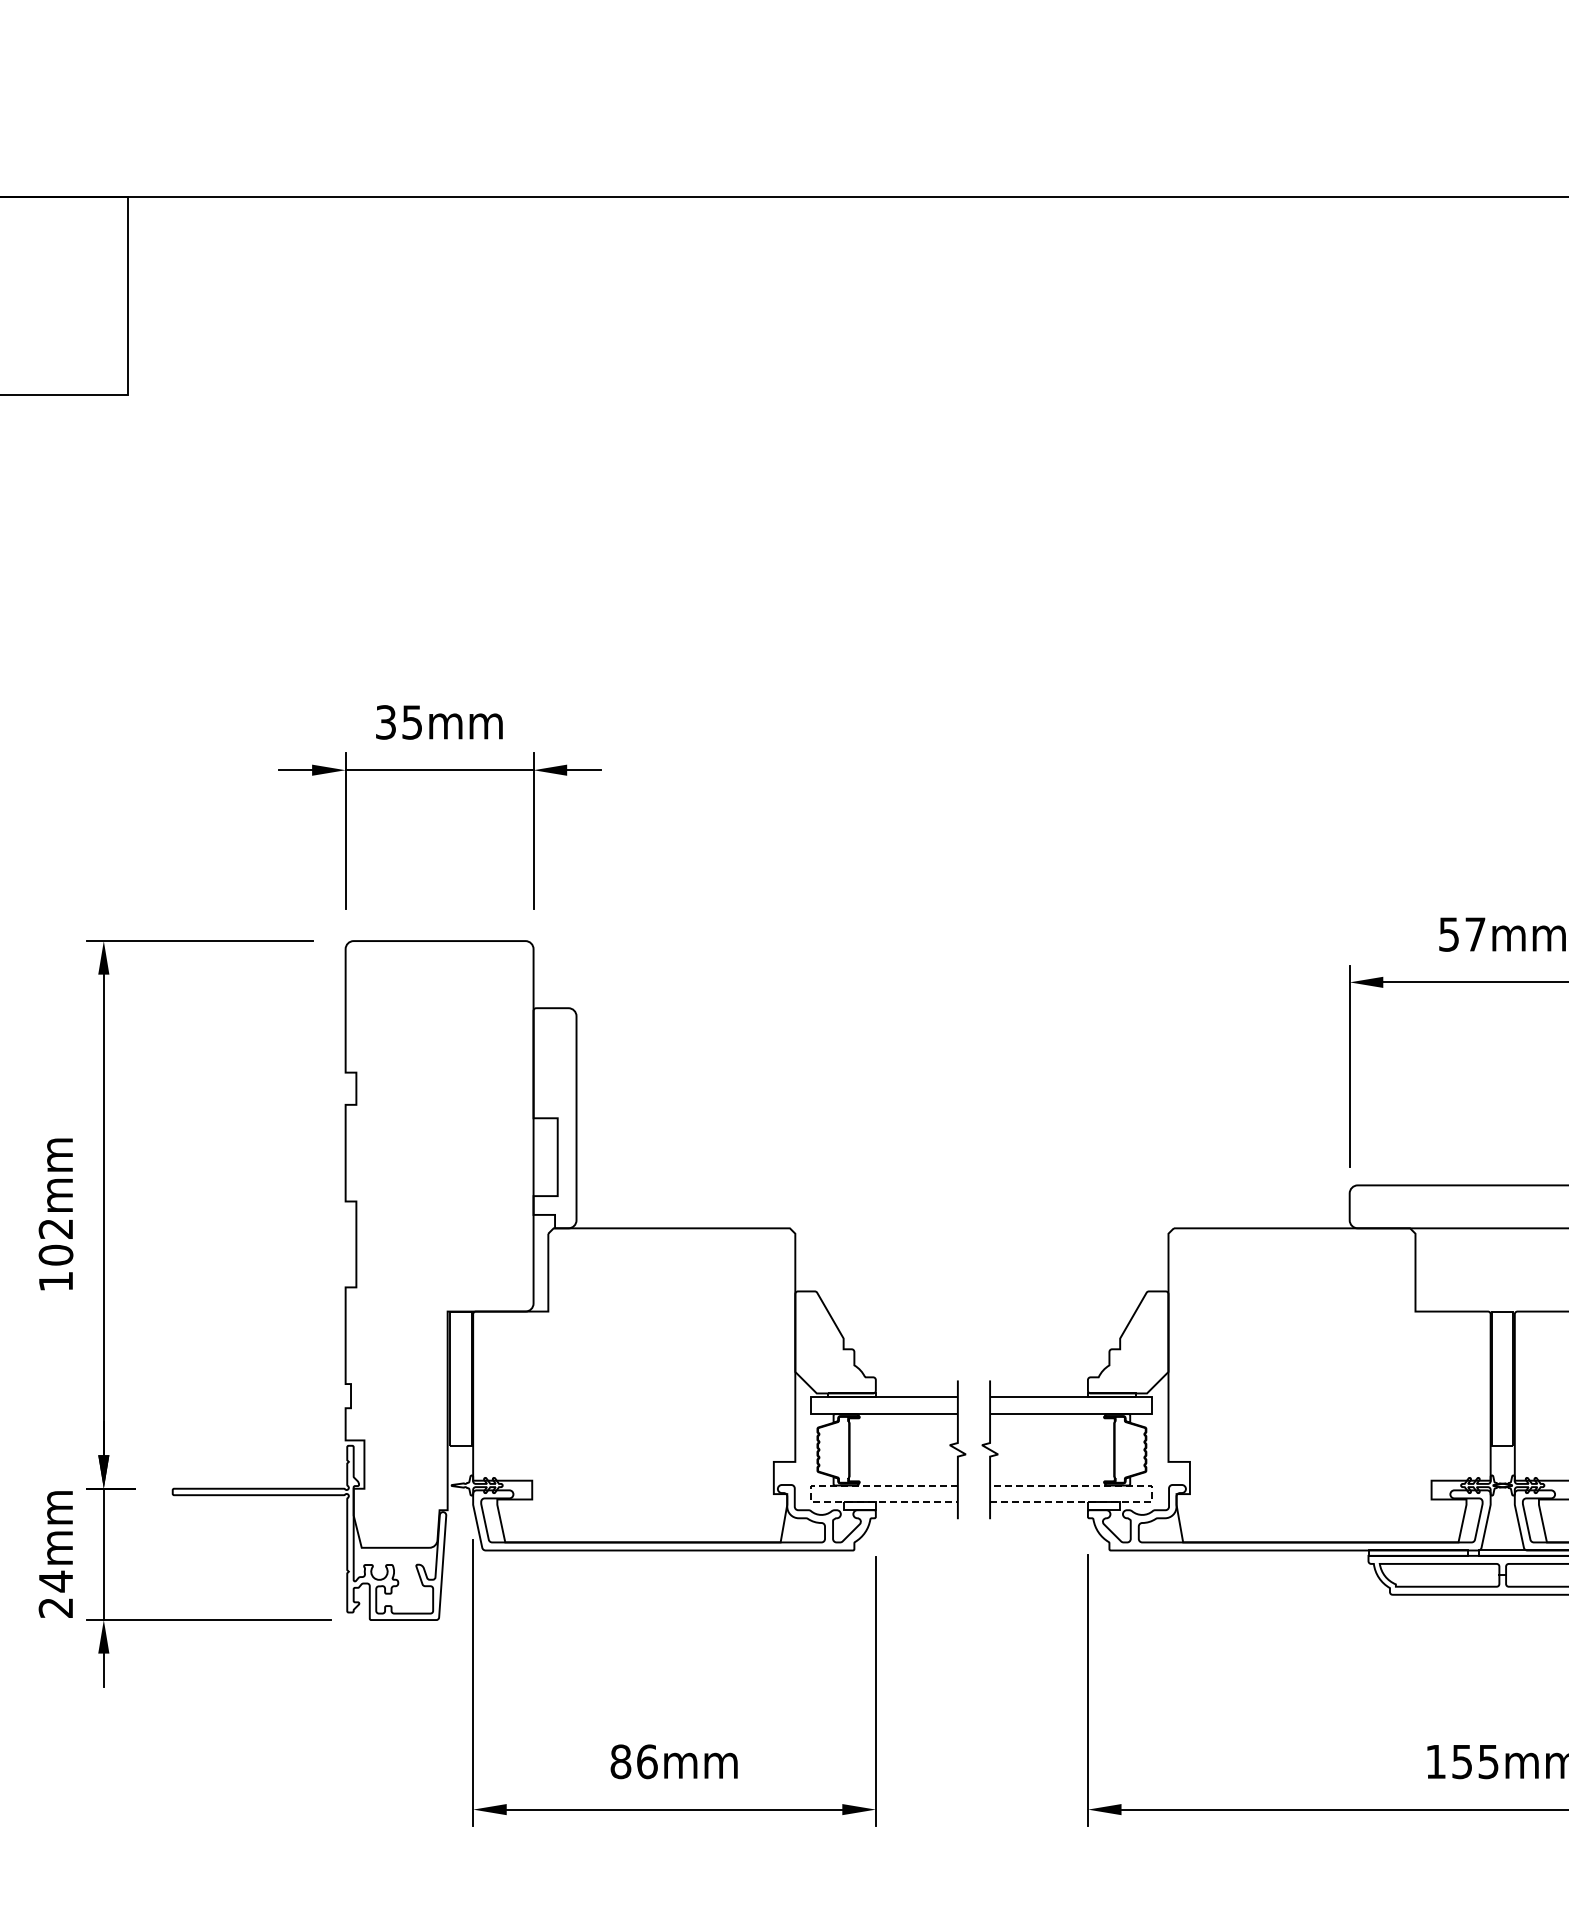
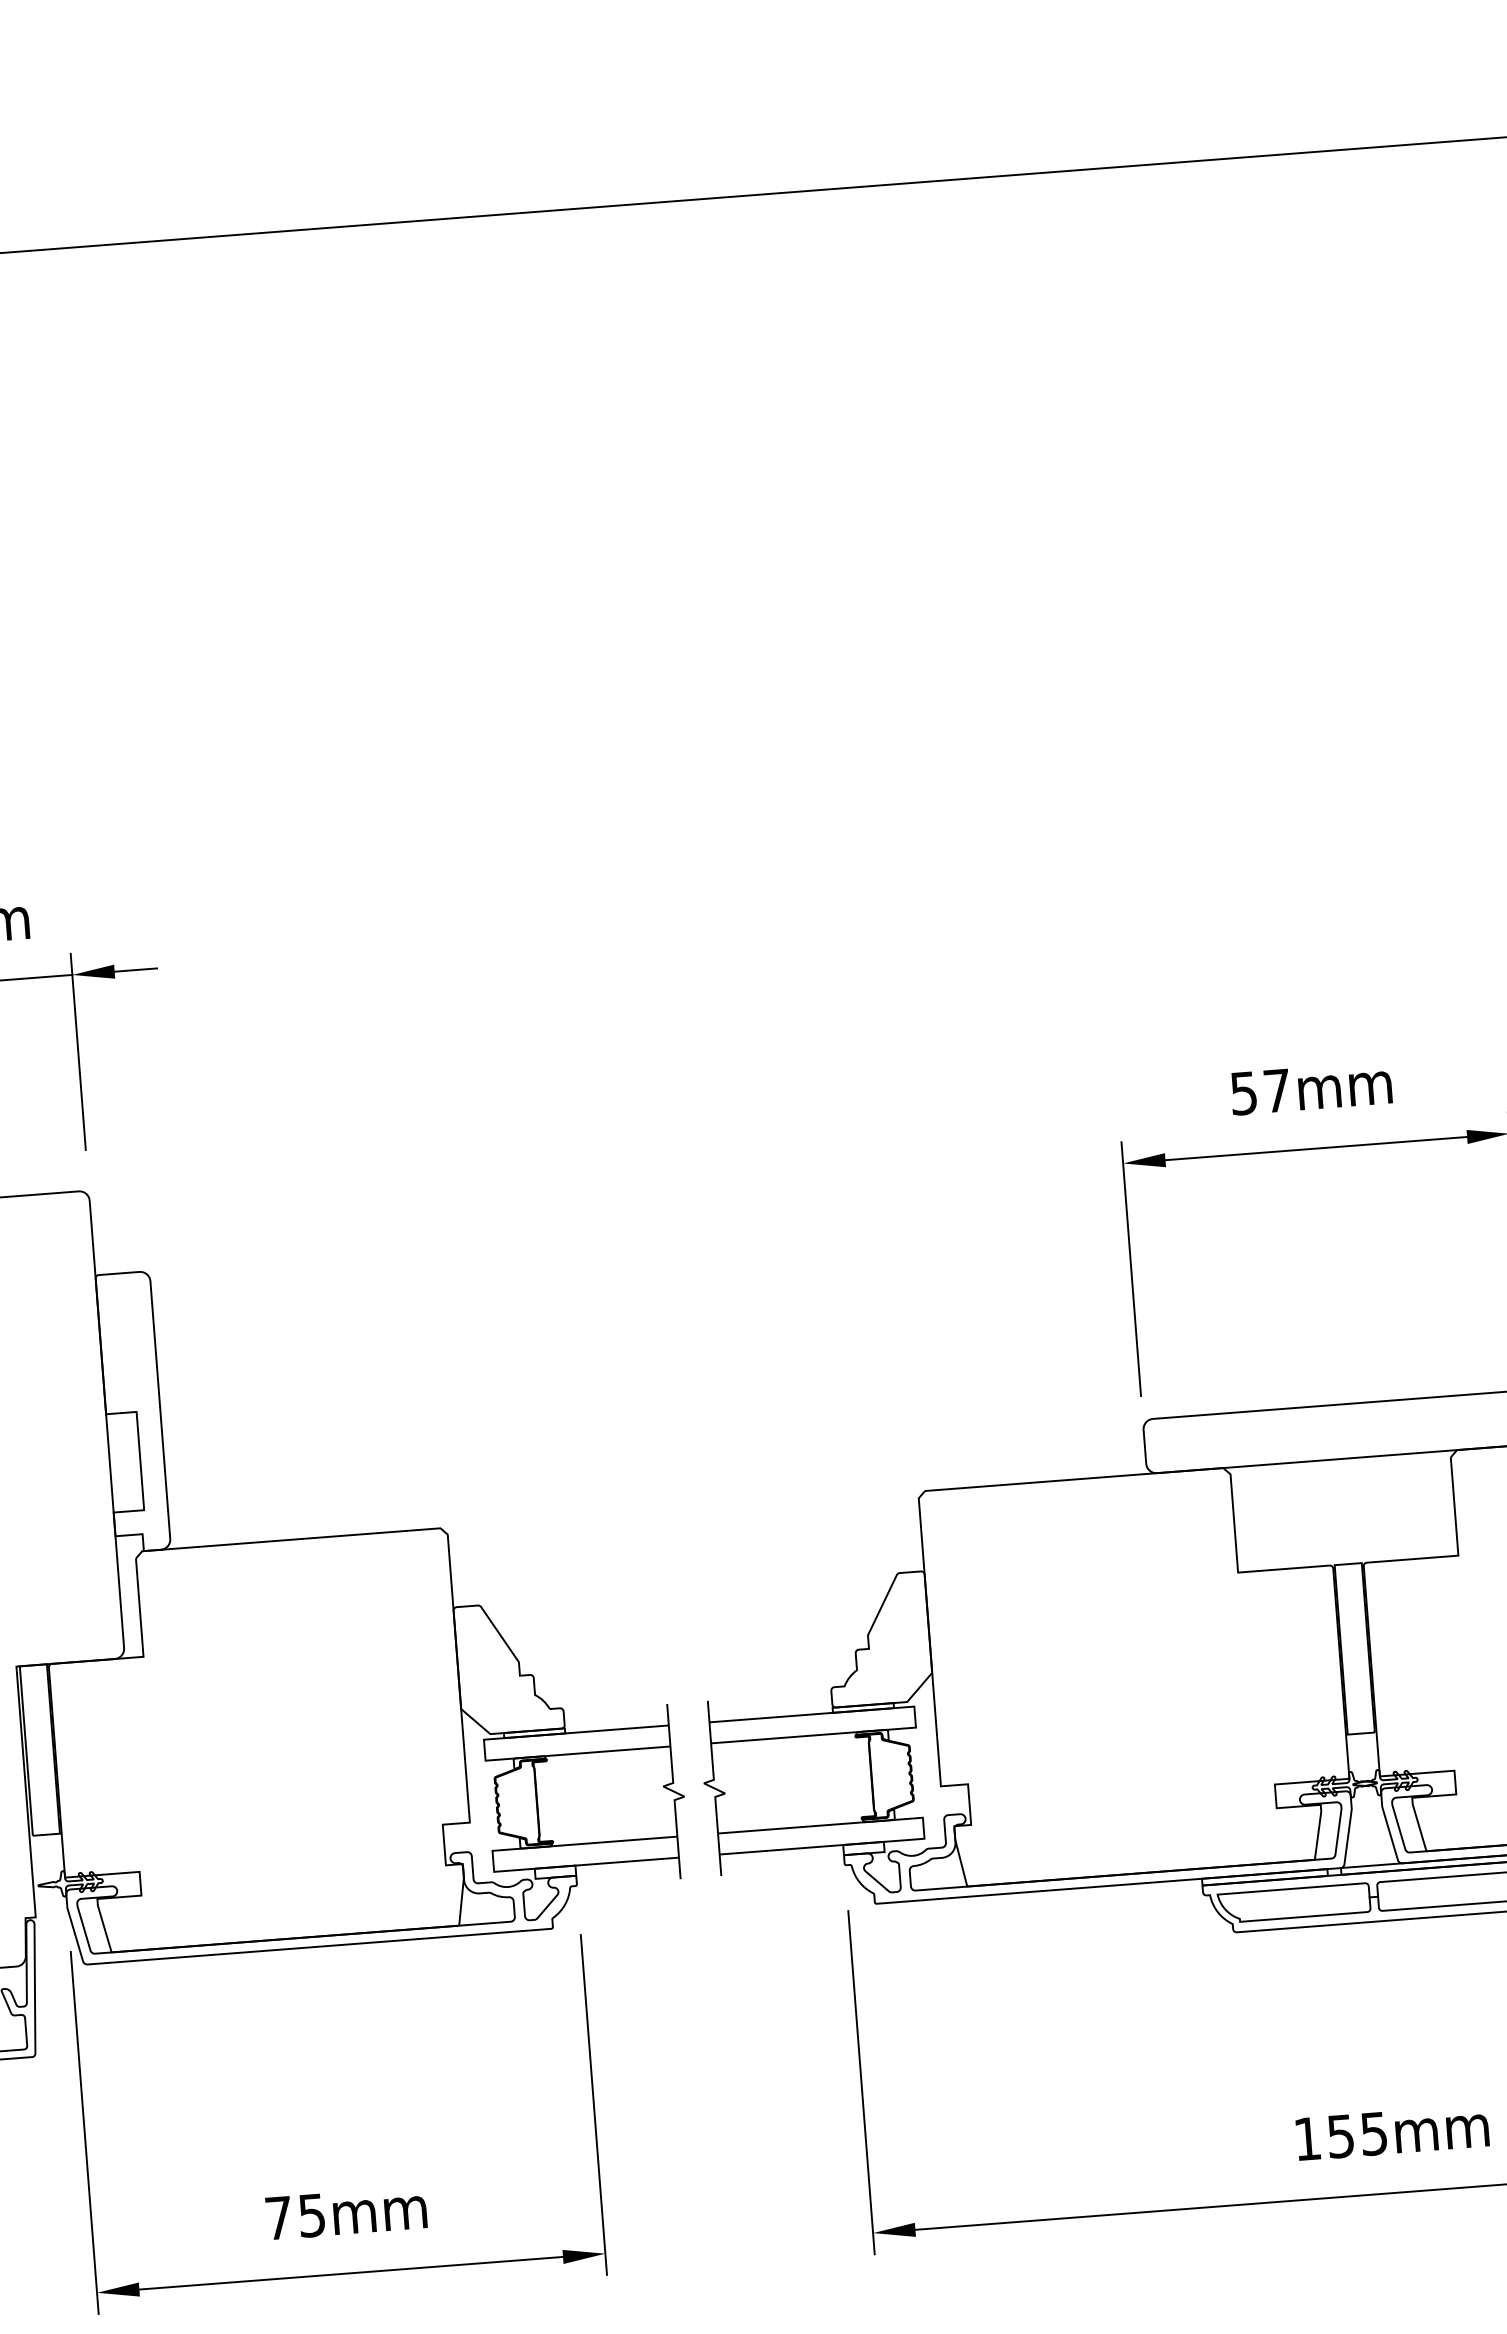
line: (1152, 1493) -> (923, 1827), dashed -> solid
line: (811, 1494) -> (493, 1862), dashed -> solid
text: (633, 1761) -> (294, 2216), 86mm -> 75mm

